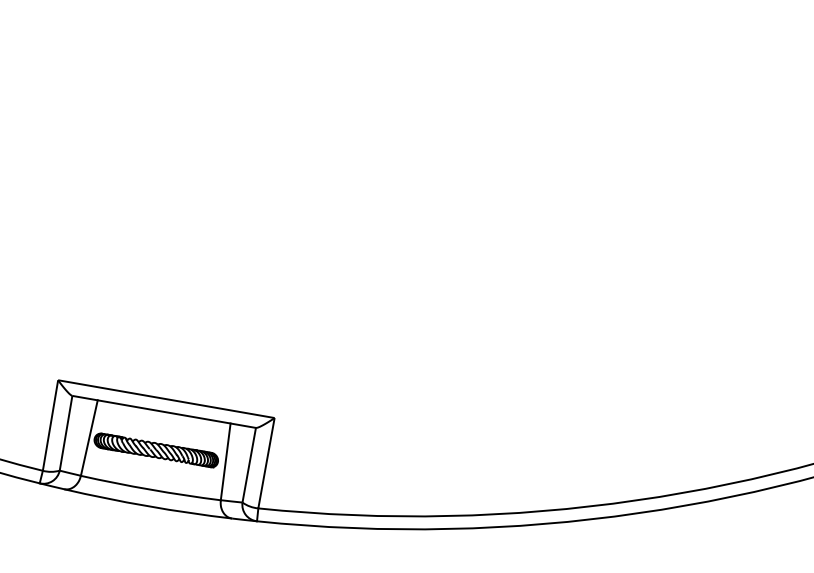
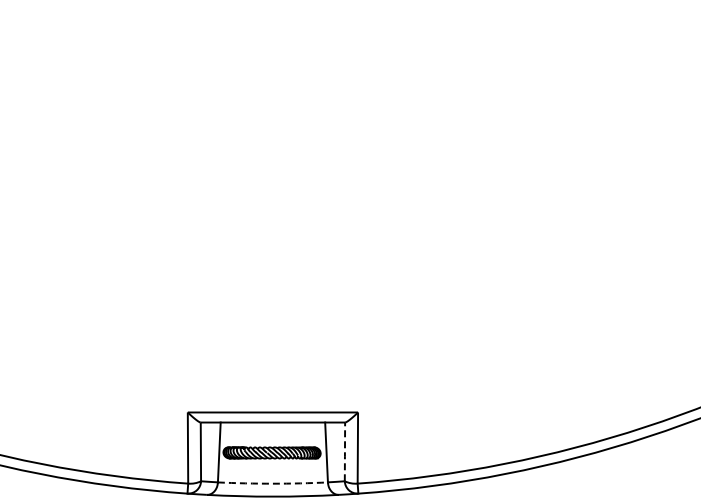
line: (248, 465) -> (344, 452), solid -> dashed
arc: (150, 489) -> (272, 483), solid -> dashed

